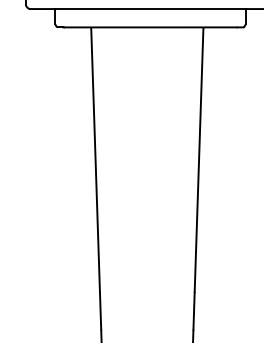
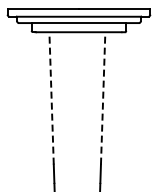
line: (95, 158) -> (51, 97), solid -> dashed
line: (199, 158) -> (103, 97), solid -> dashed

